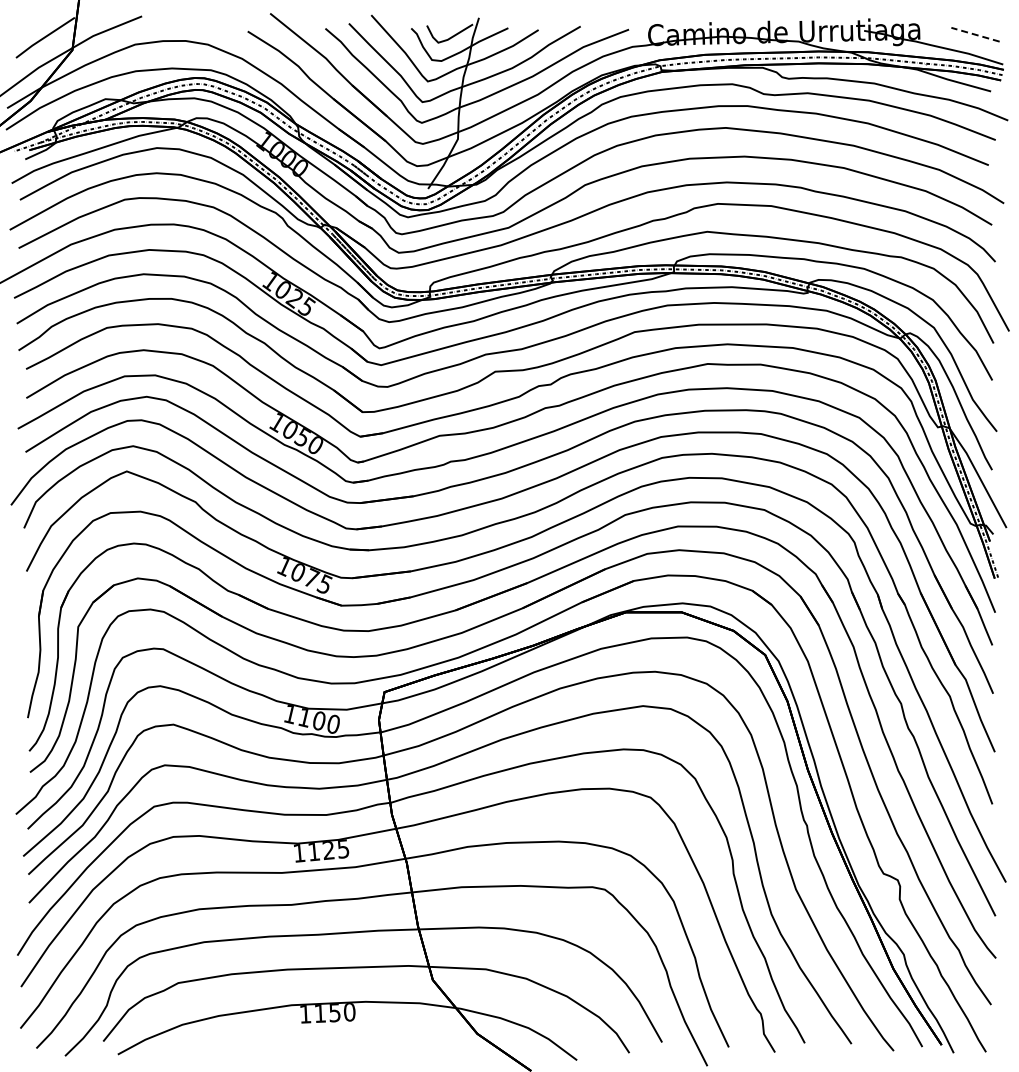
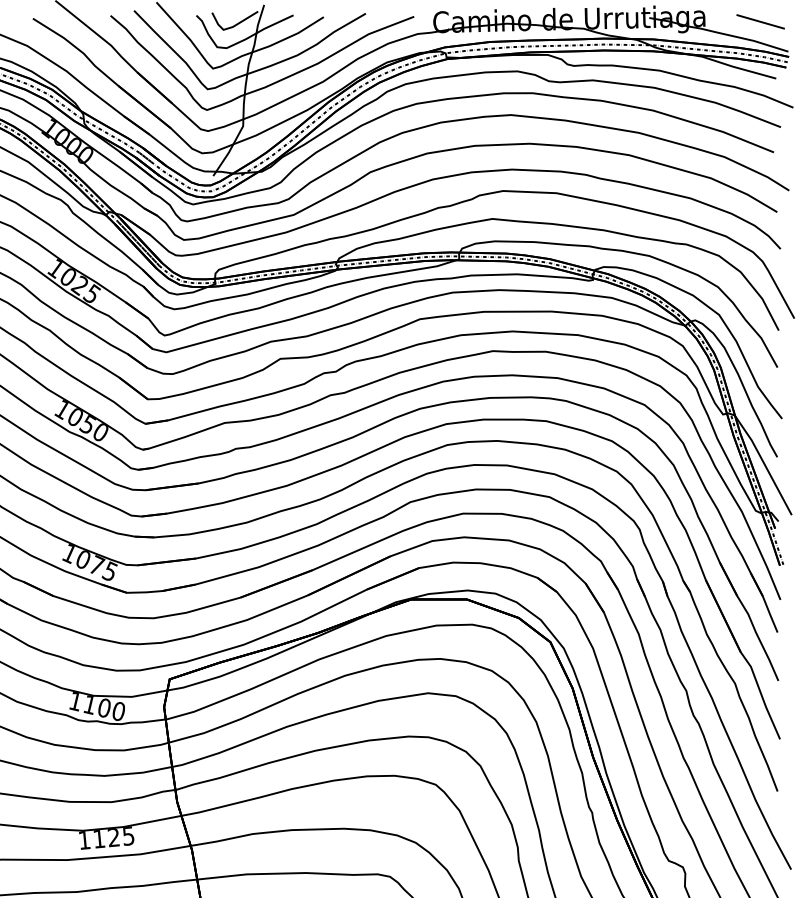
line: (975, 34) -> (760, 21), dashed -> solid

